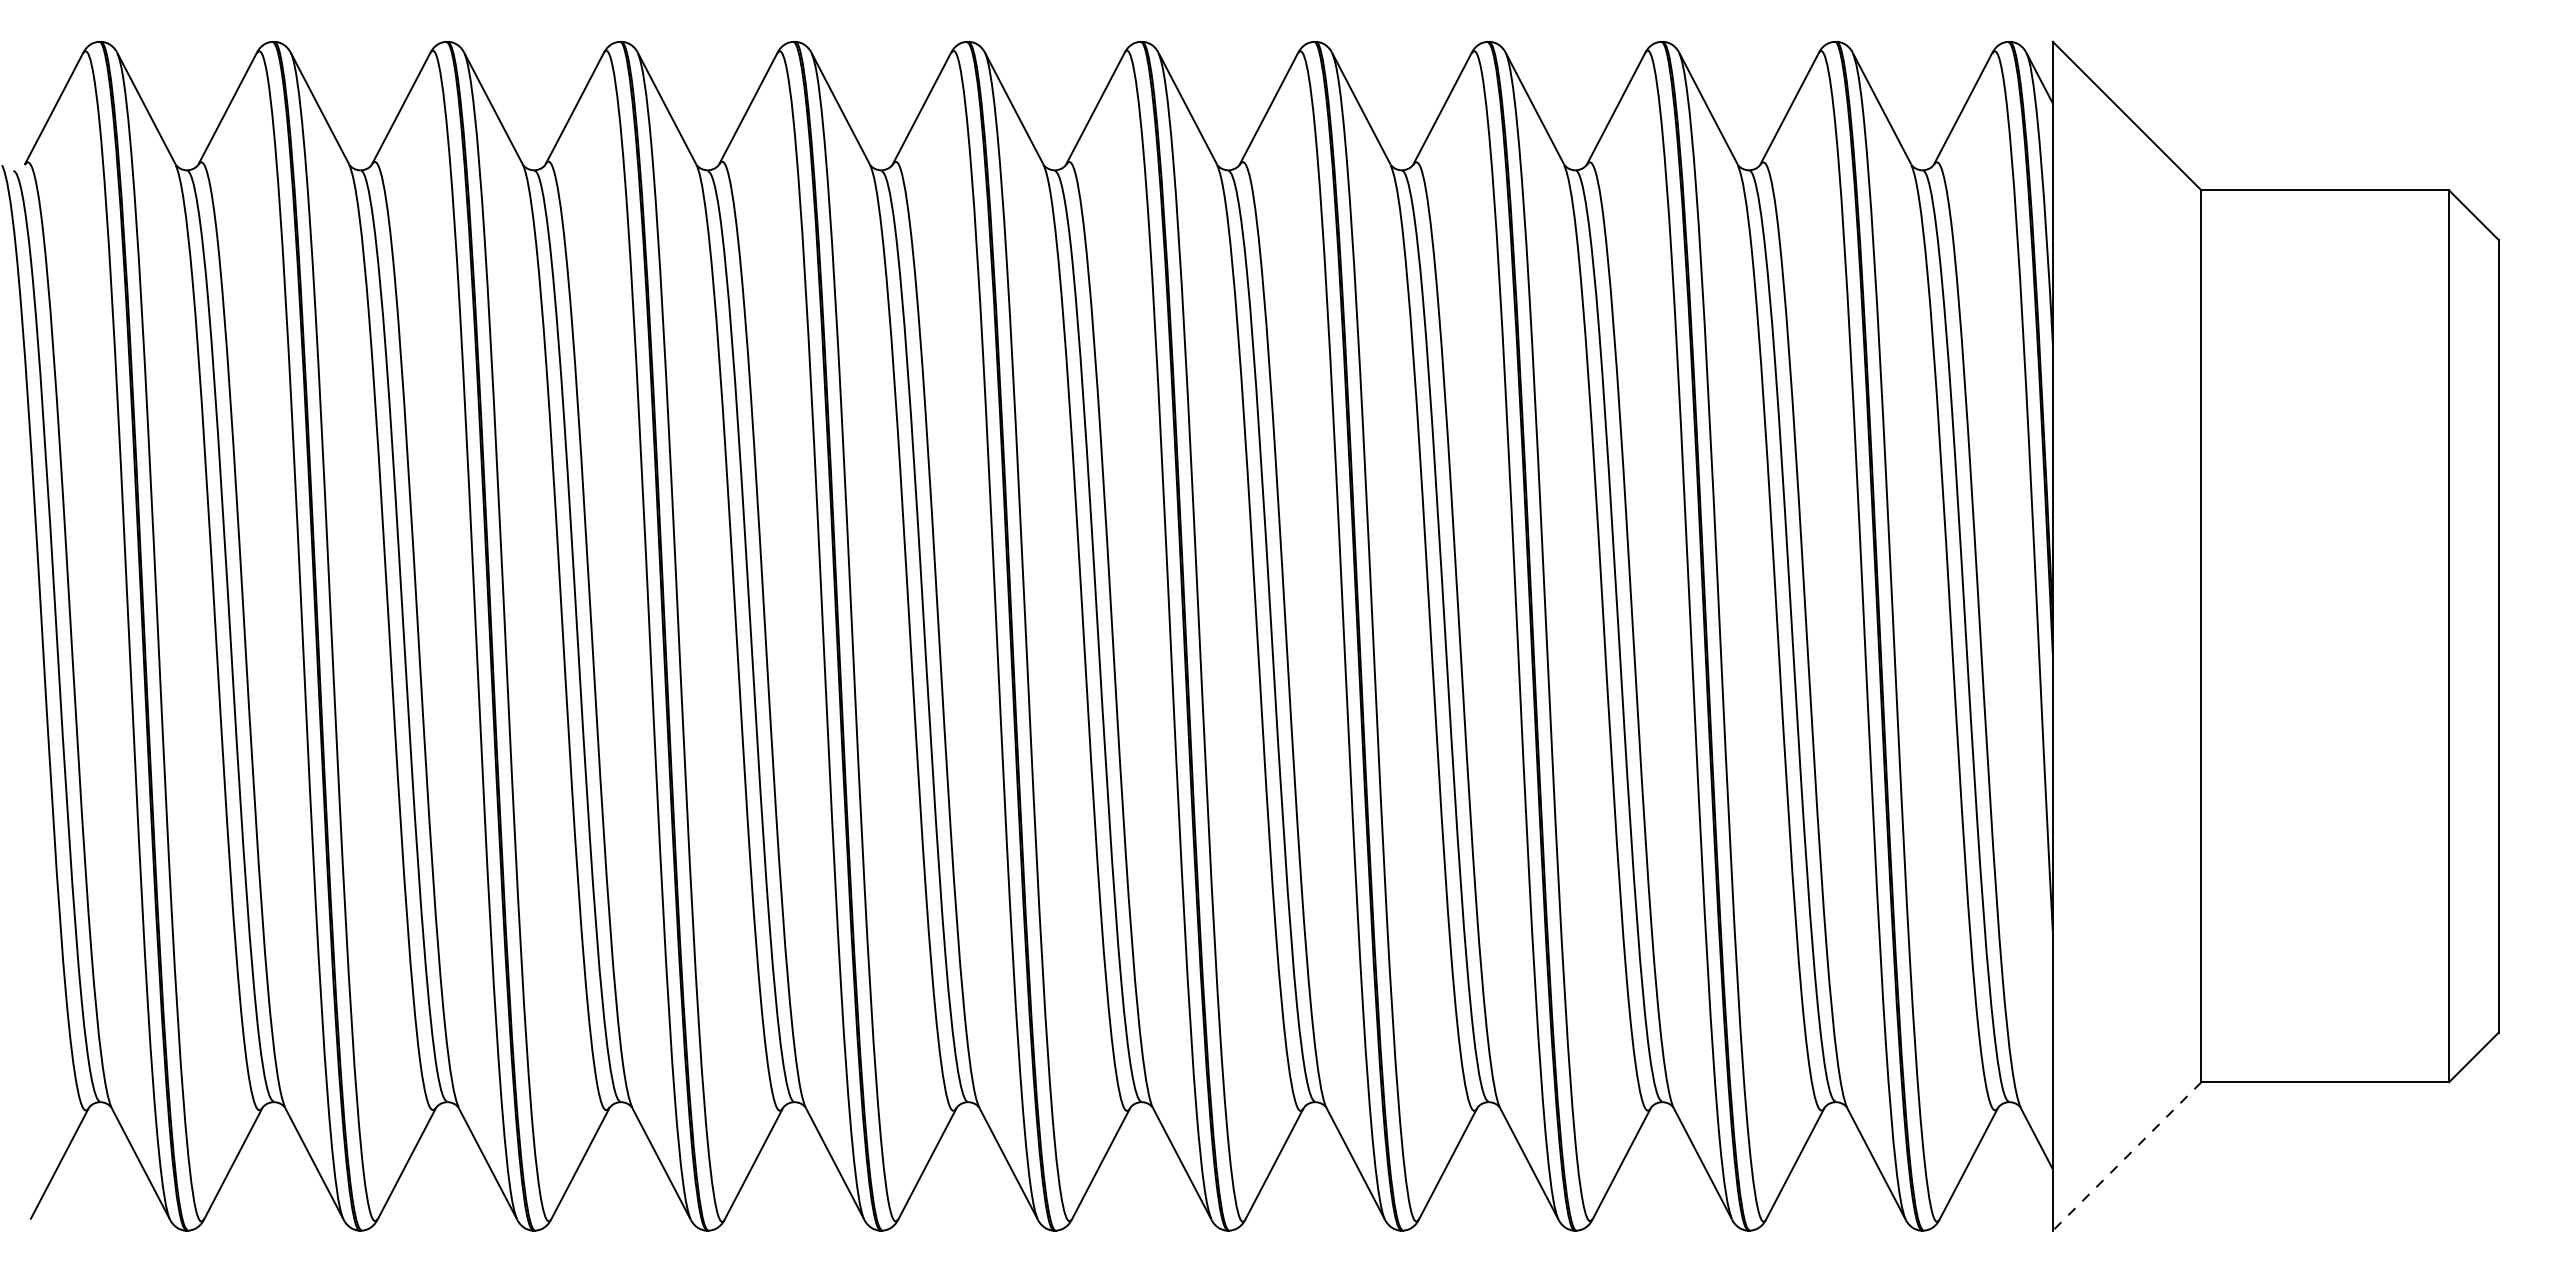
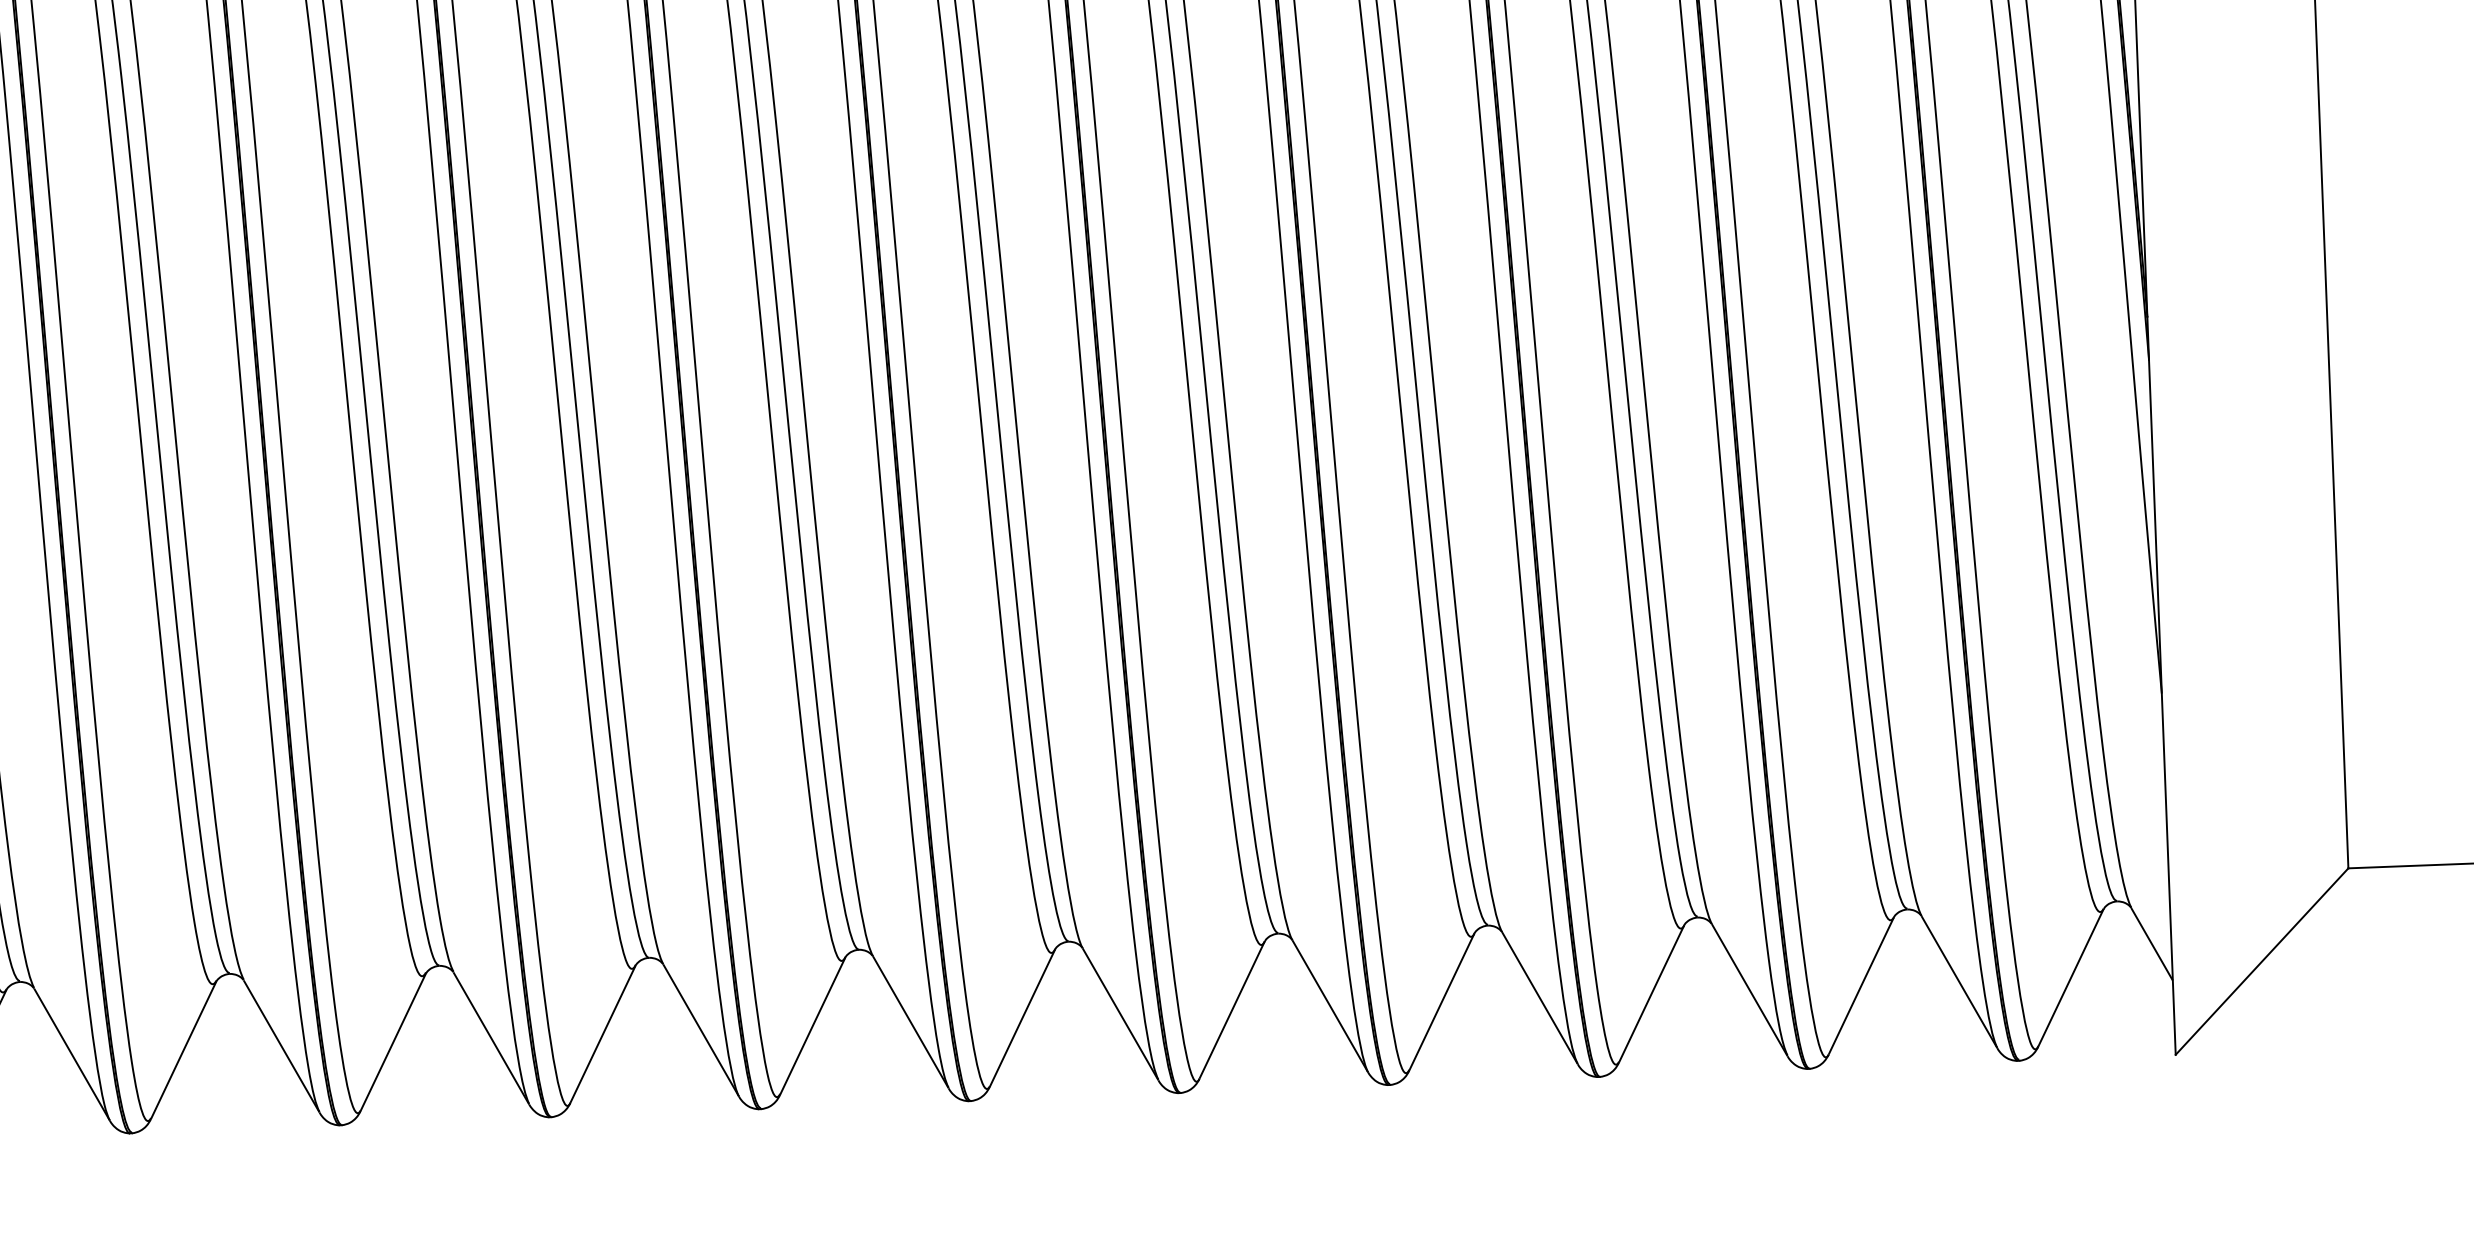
line: (2126, 1156) -> (2261, 961), dashed -> solid

